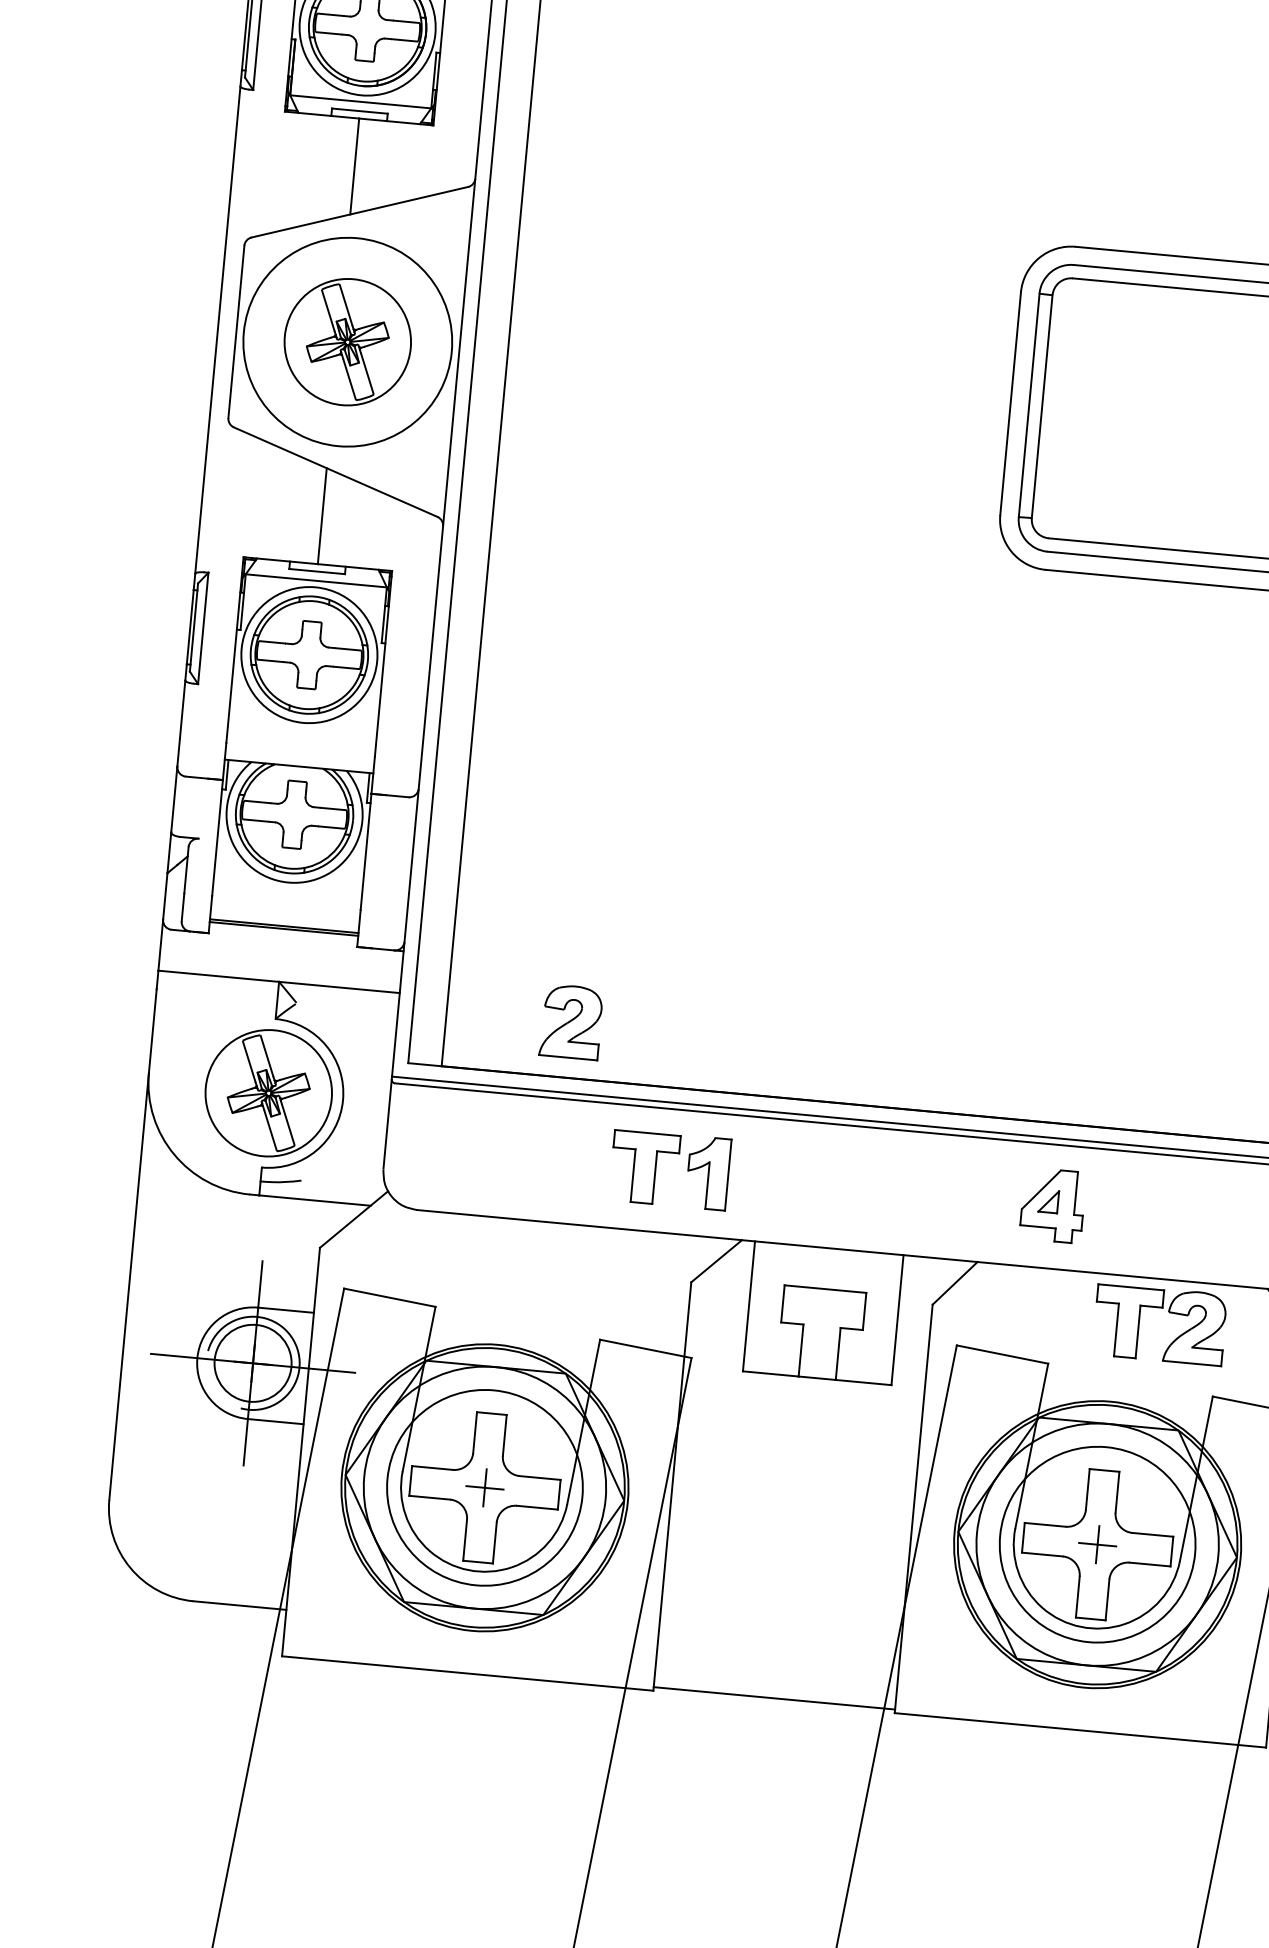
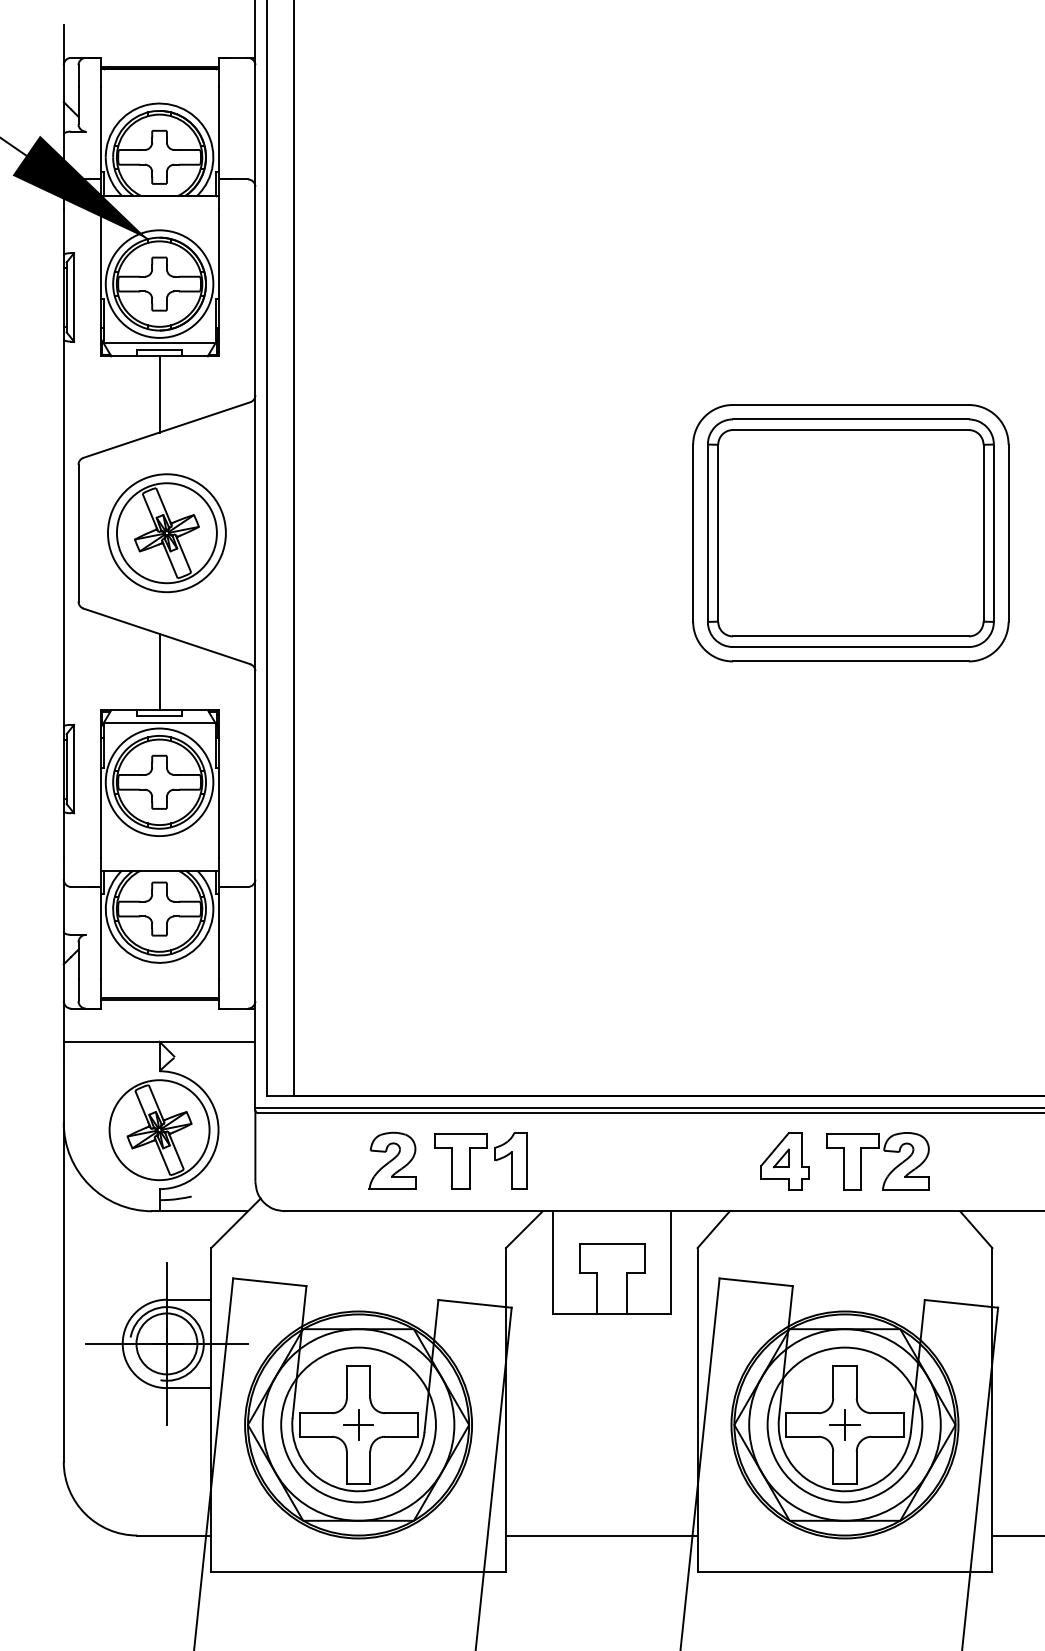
circle: (347, 342) -> (166, 533), size x0.71
part: (571, 1021) -> (392, 1160), moved
part: (1169, 1313) -> (884, 1151), moved
line: (774, 1698) -> (601, 1535), moved

